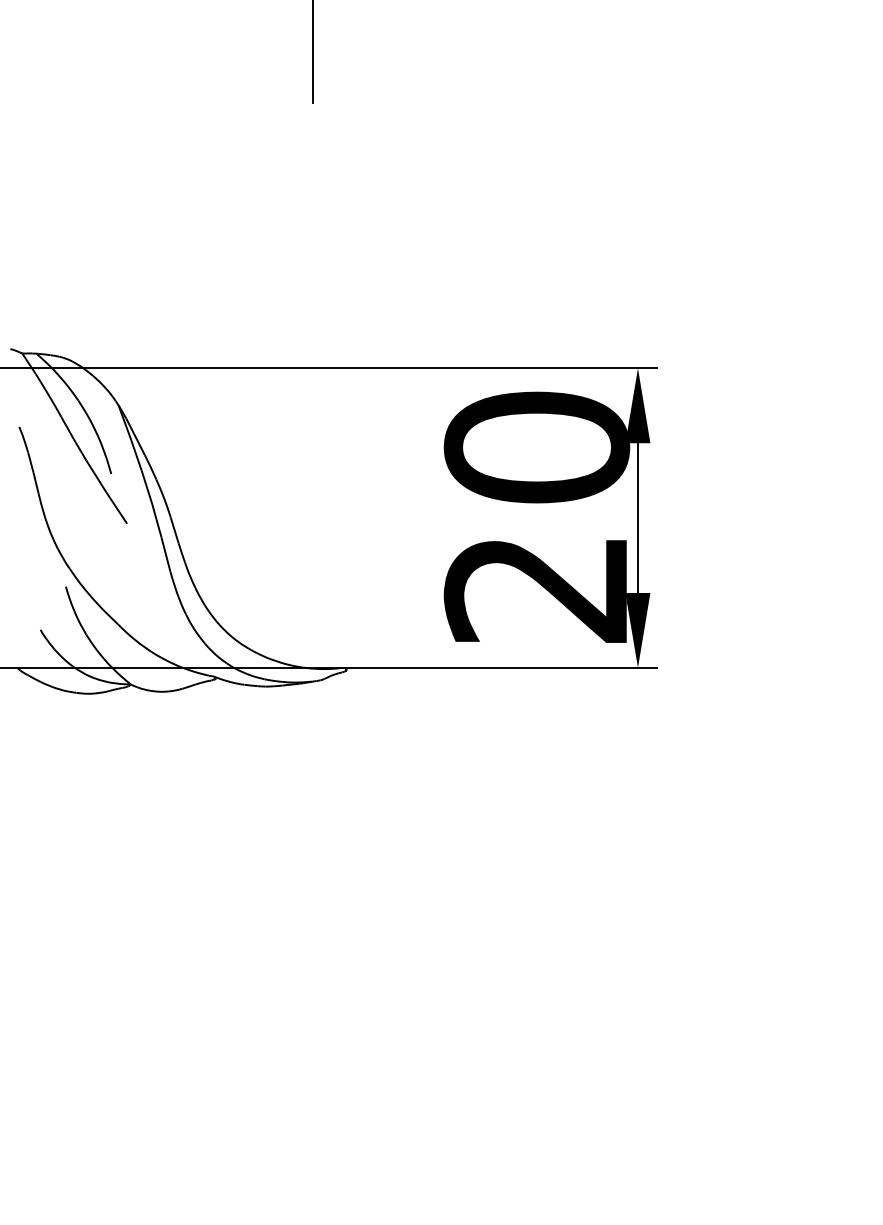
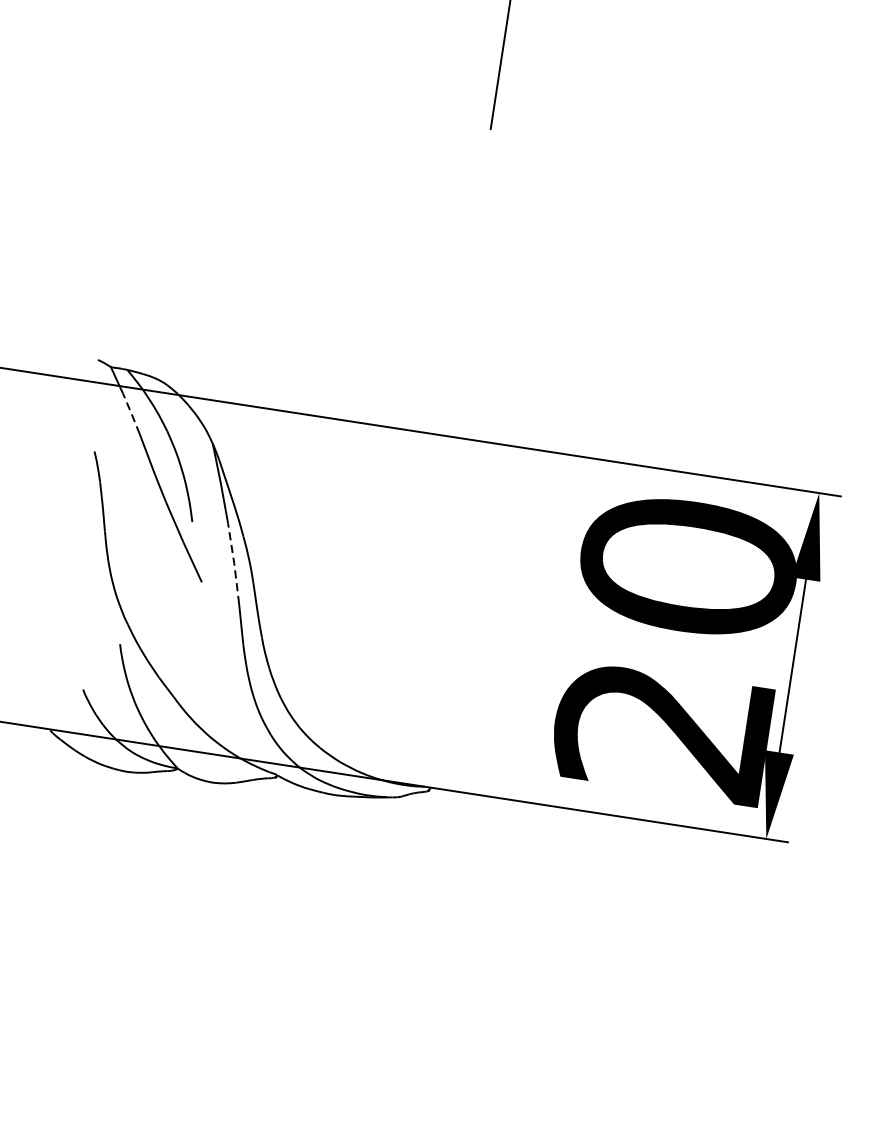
line: (45, 390) -> (131, 413), solid -> dashed
line: (152, 503) -> (234, 563), solid -> dashed

